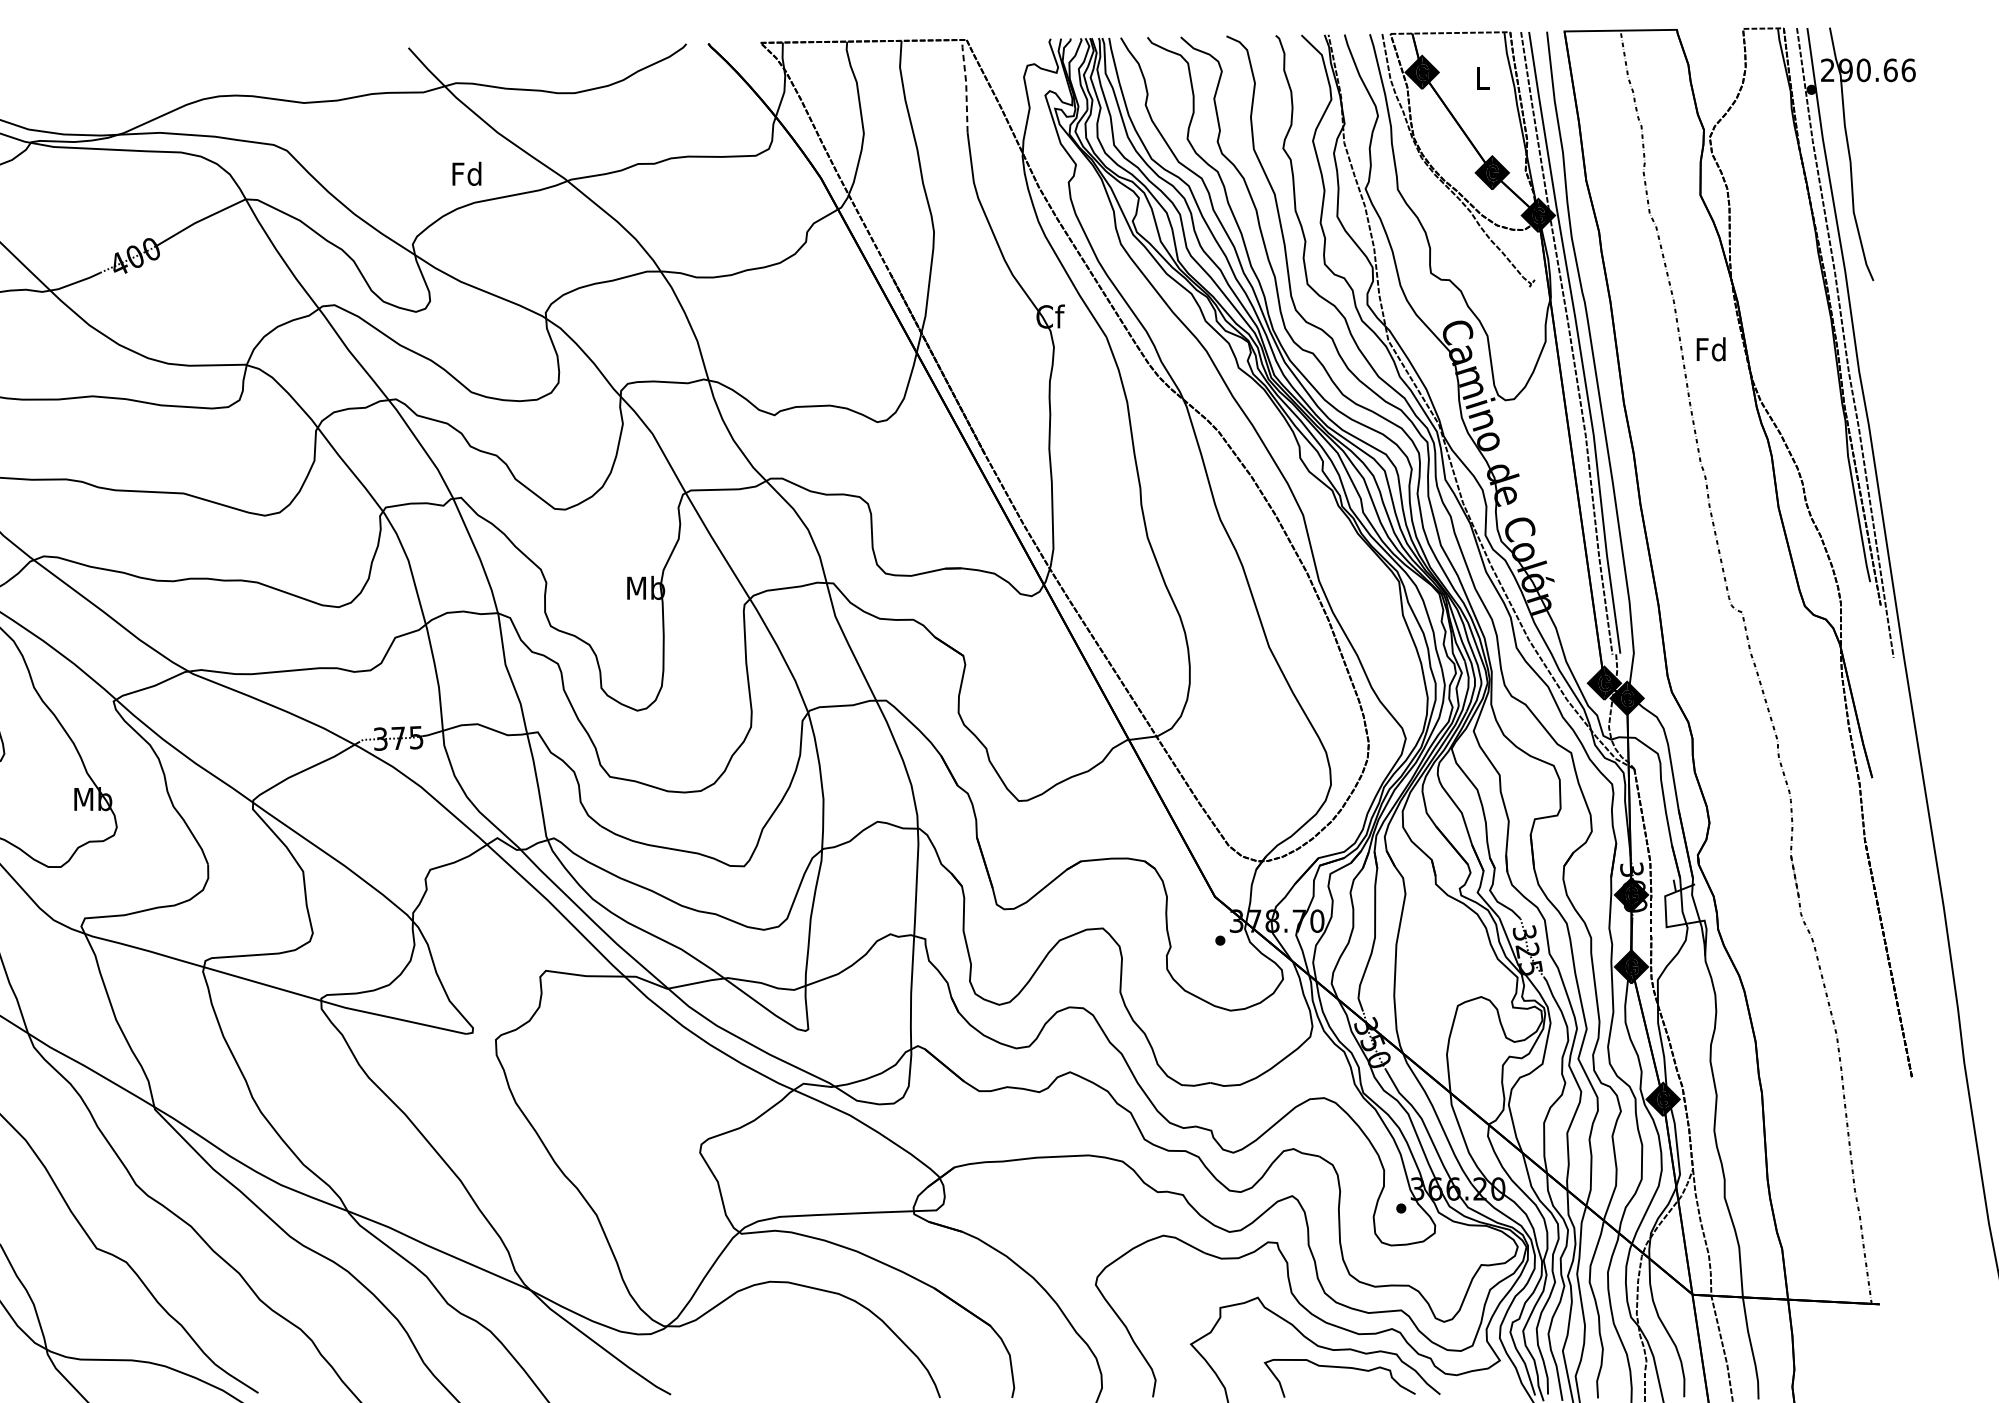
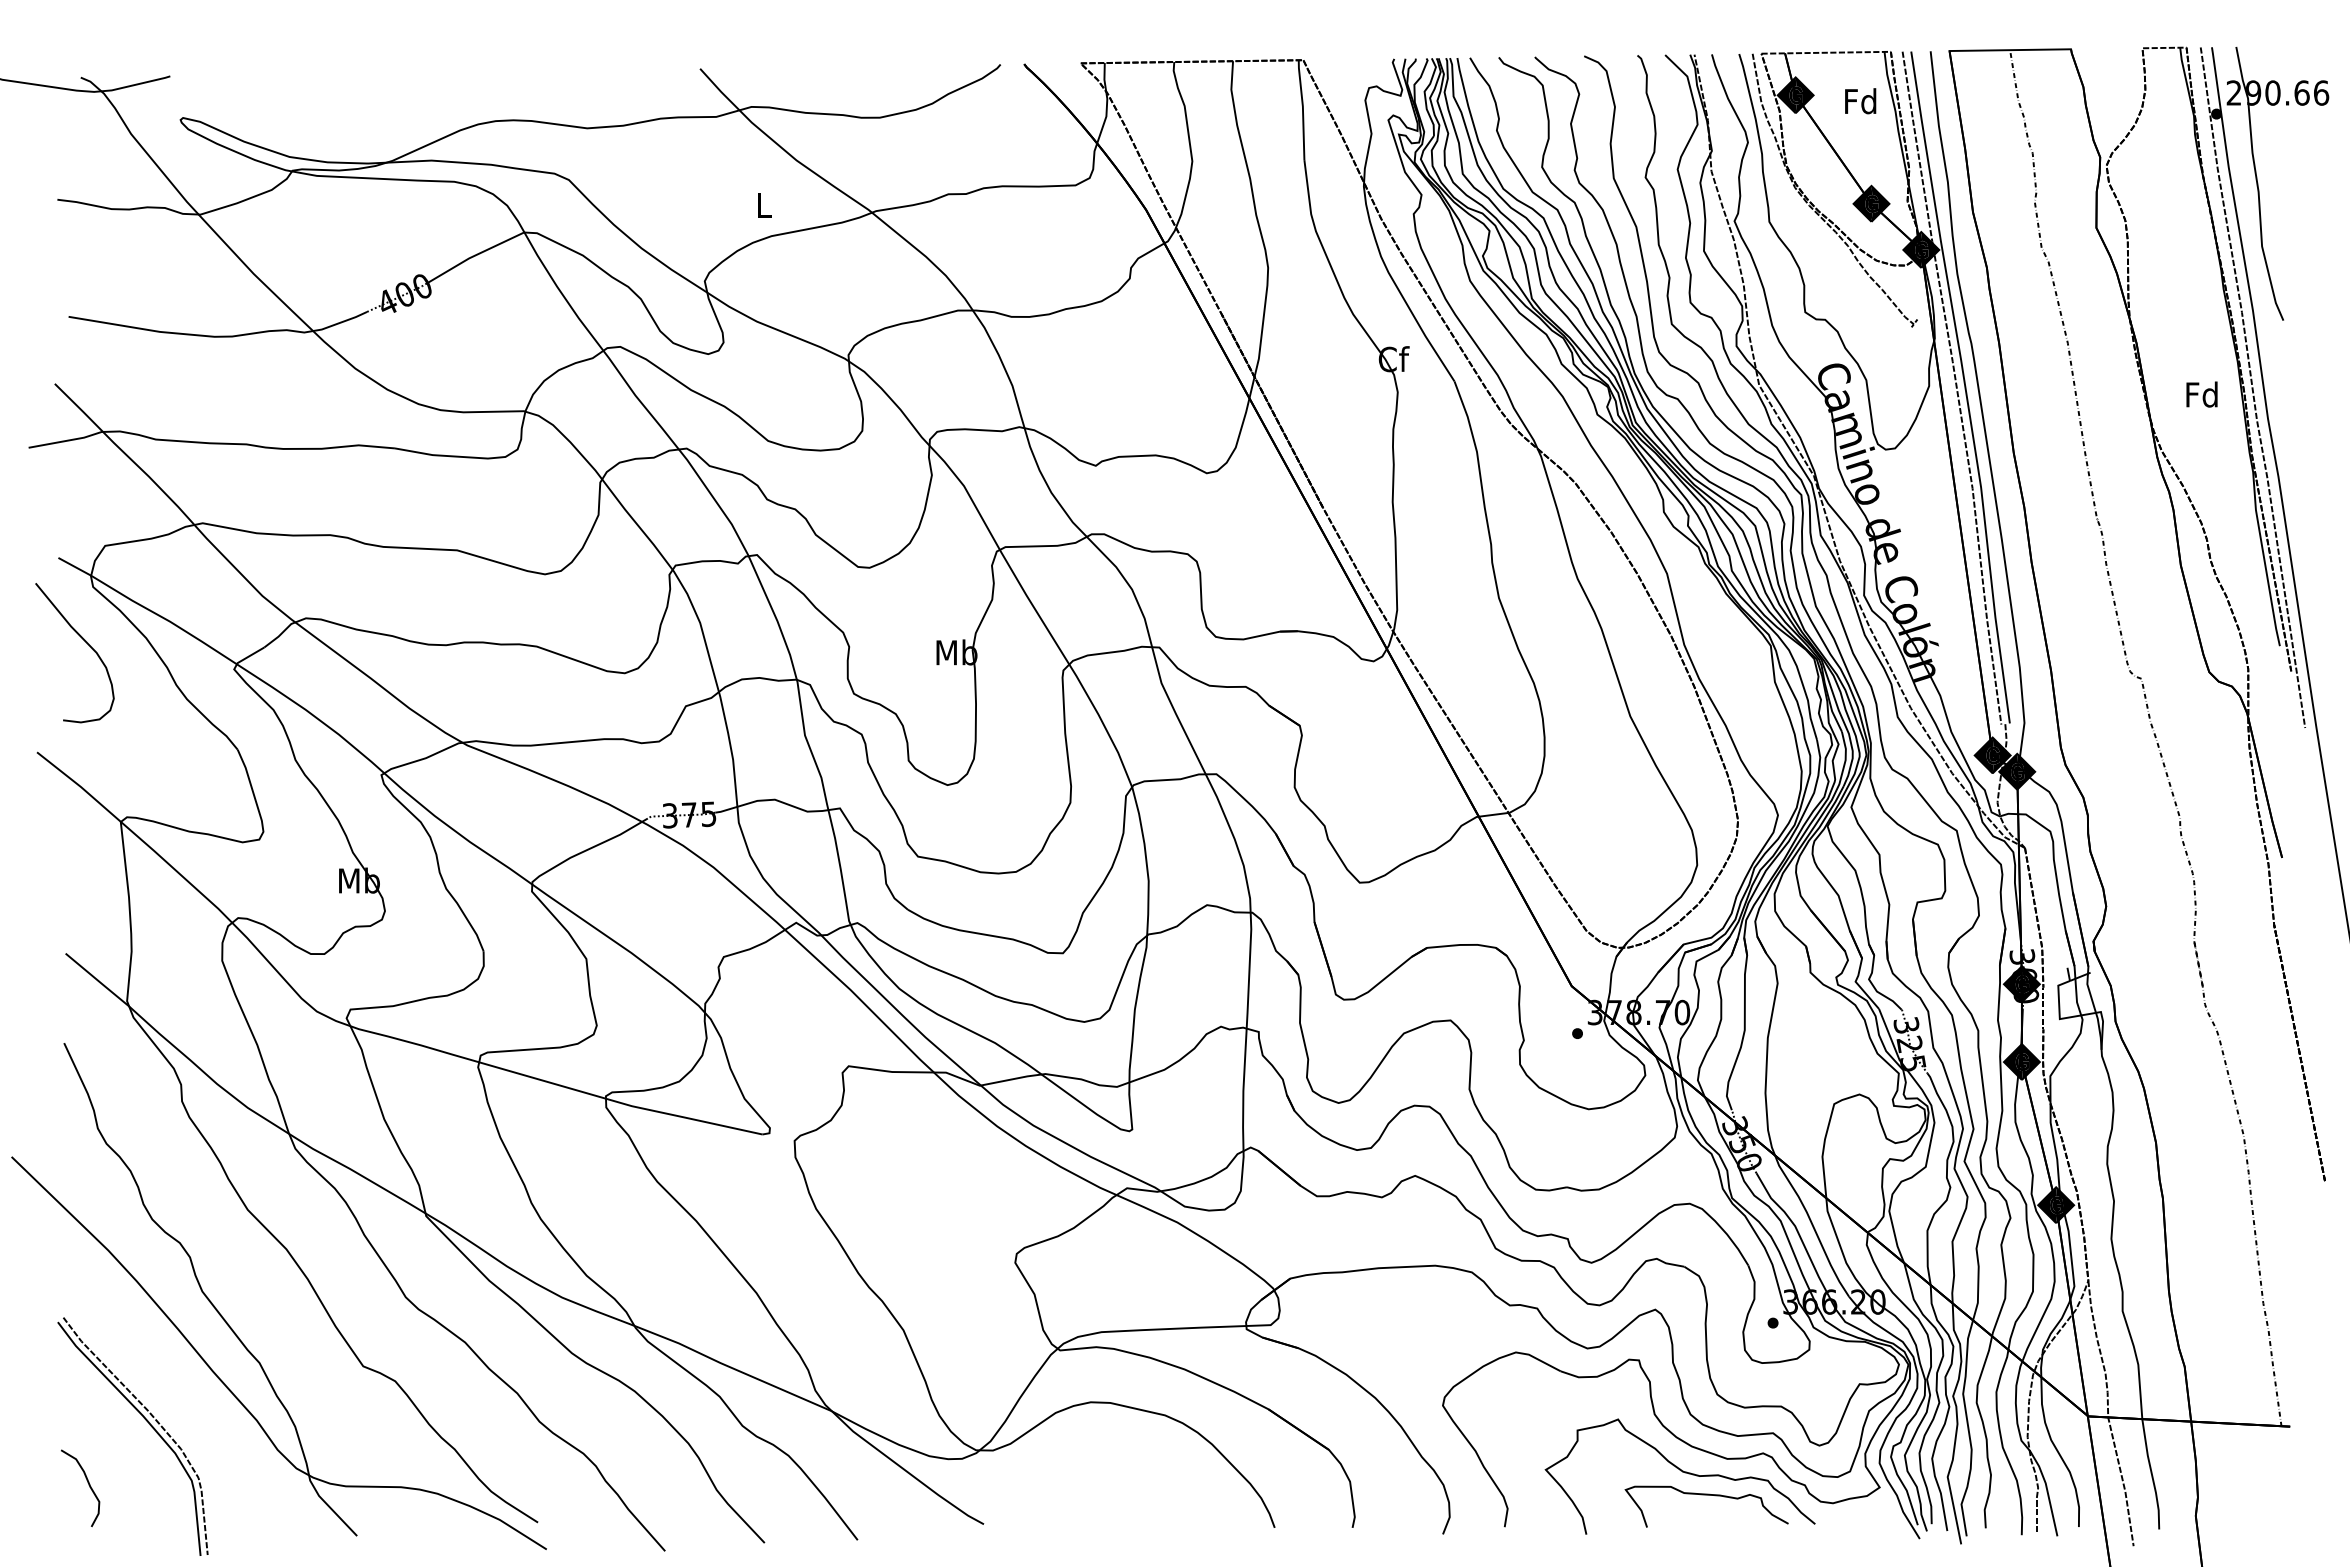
text: (1482, 78) -> (1860, 101), L -> Fd
line: (965, 84) -> (1302, 108), dashed -> solid
text: (466, 173) -> (762, 204), Fd -> L
text: (1710, 349) -> (2201, 394), moved

